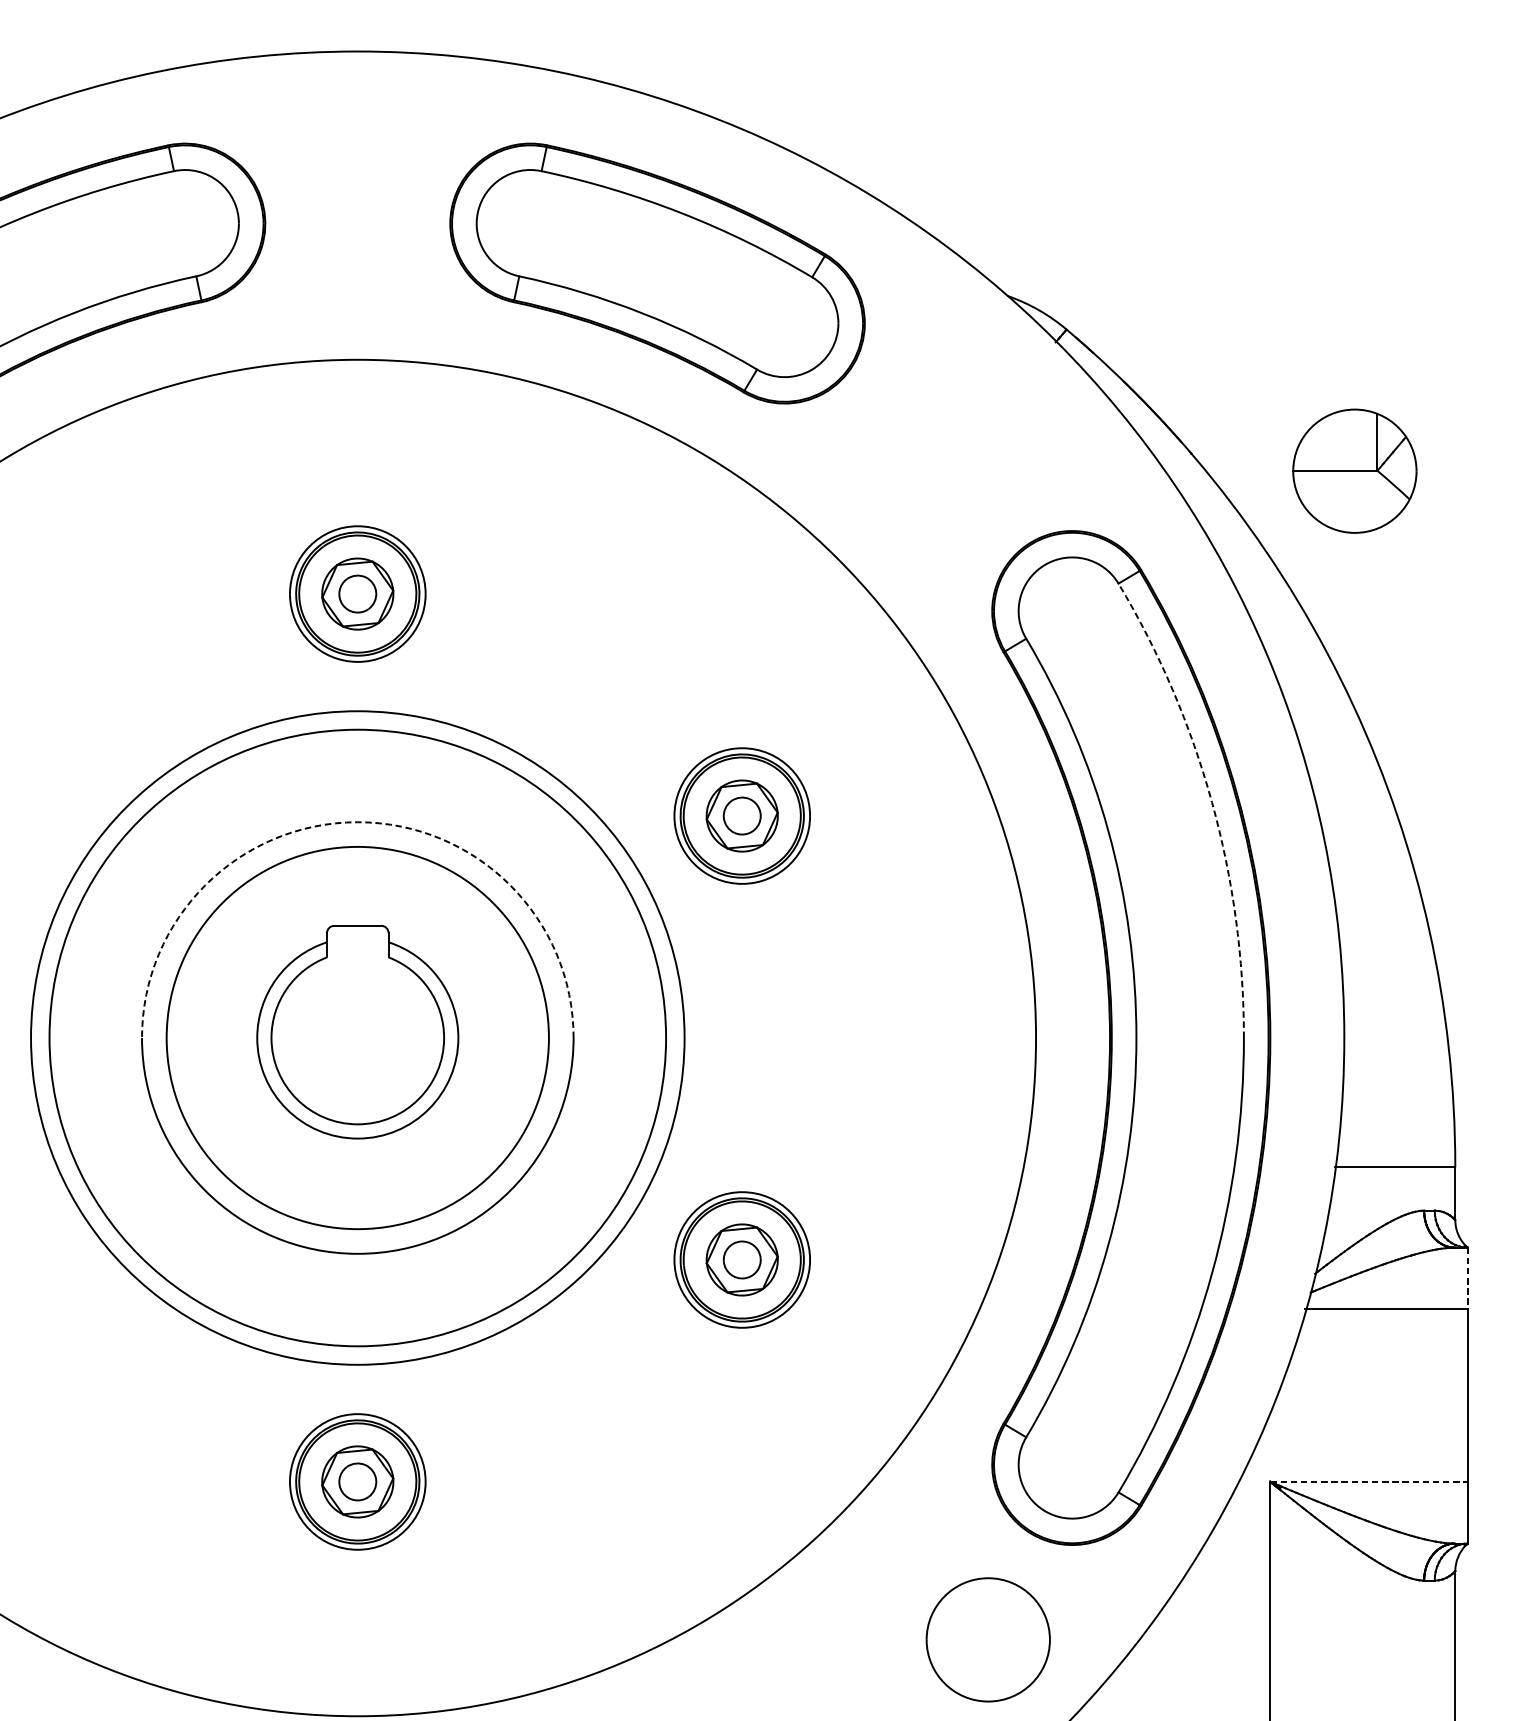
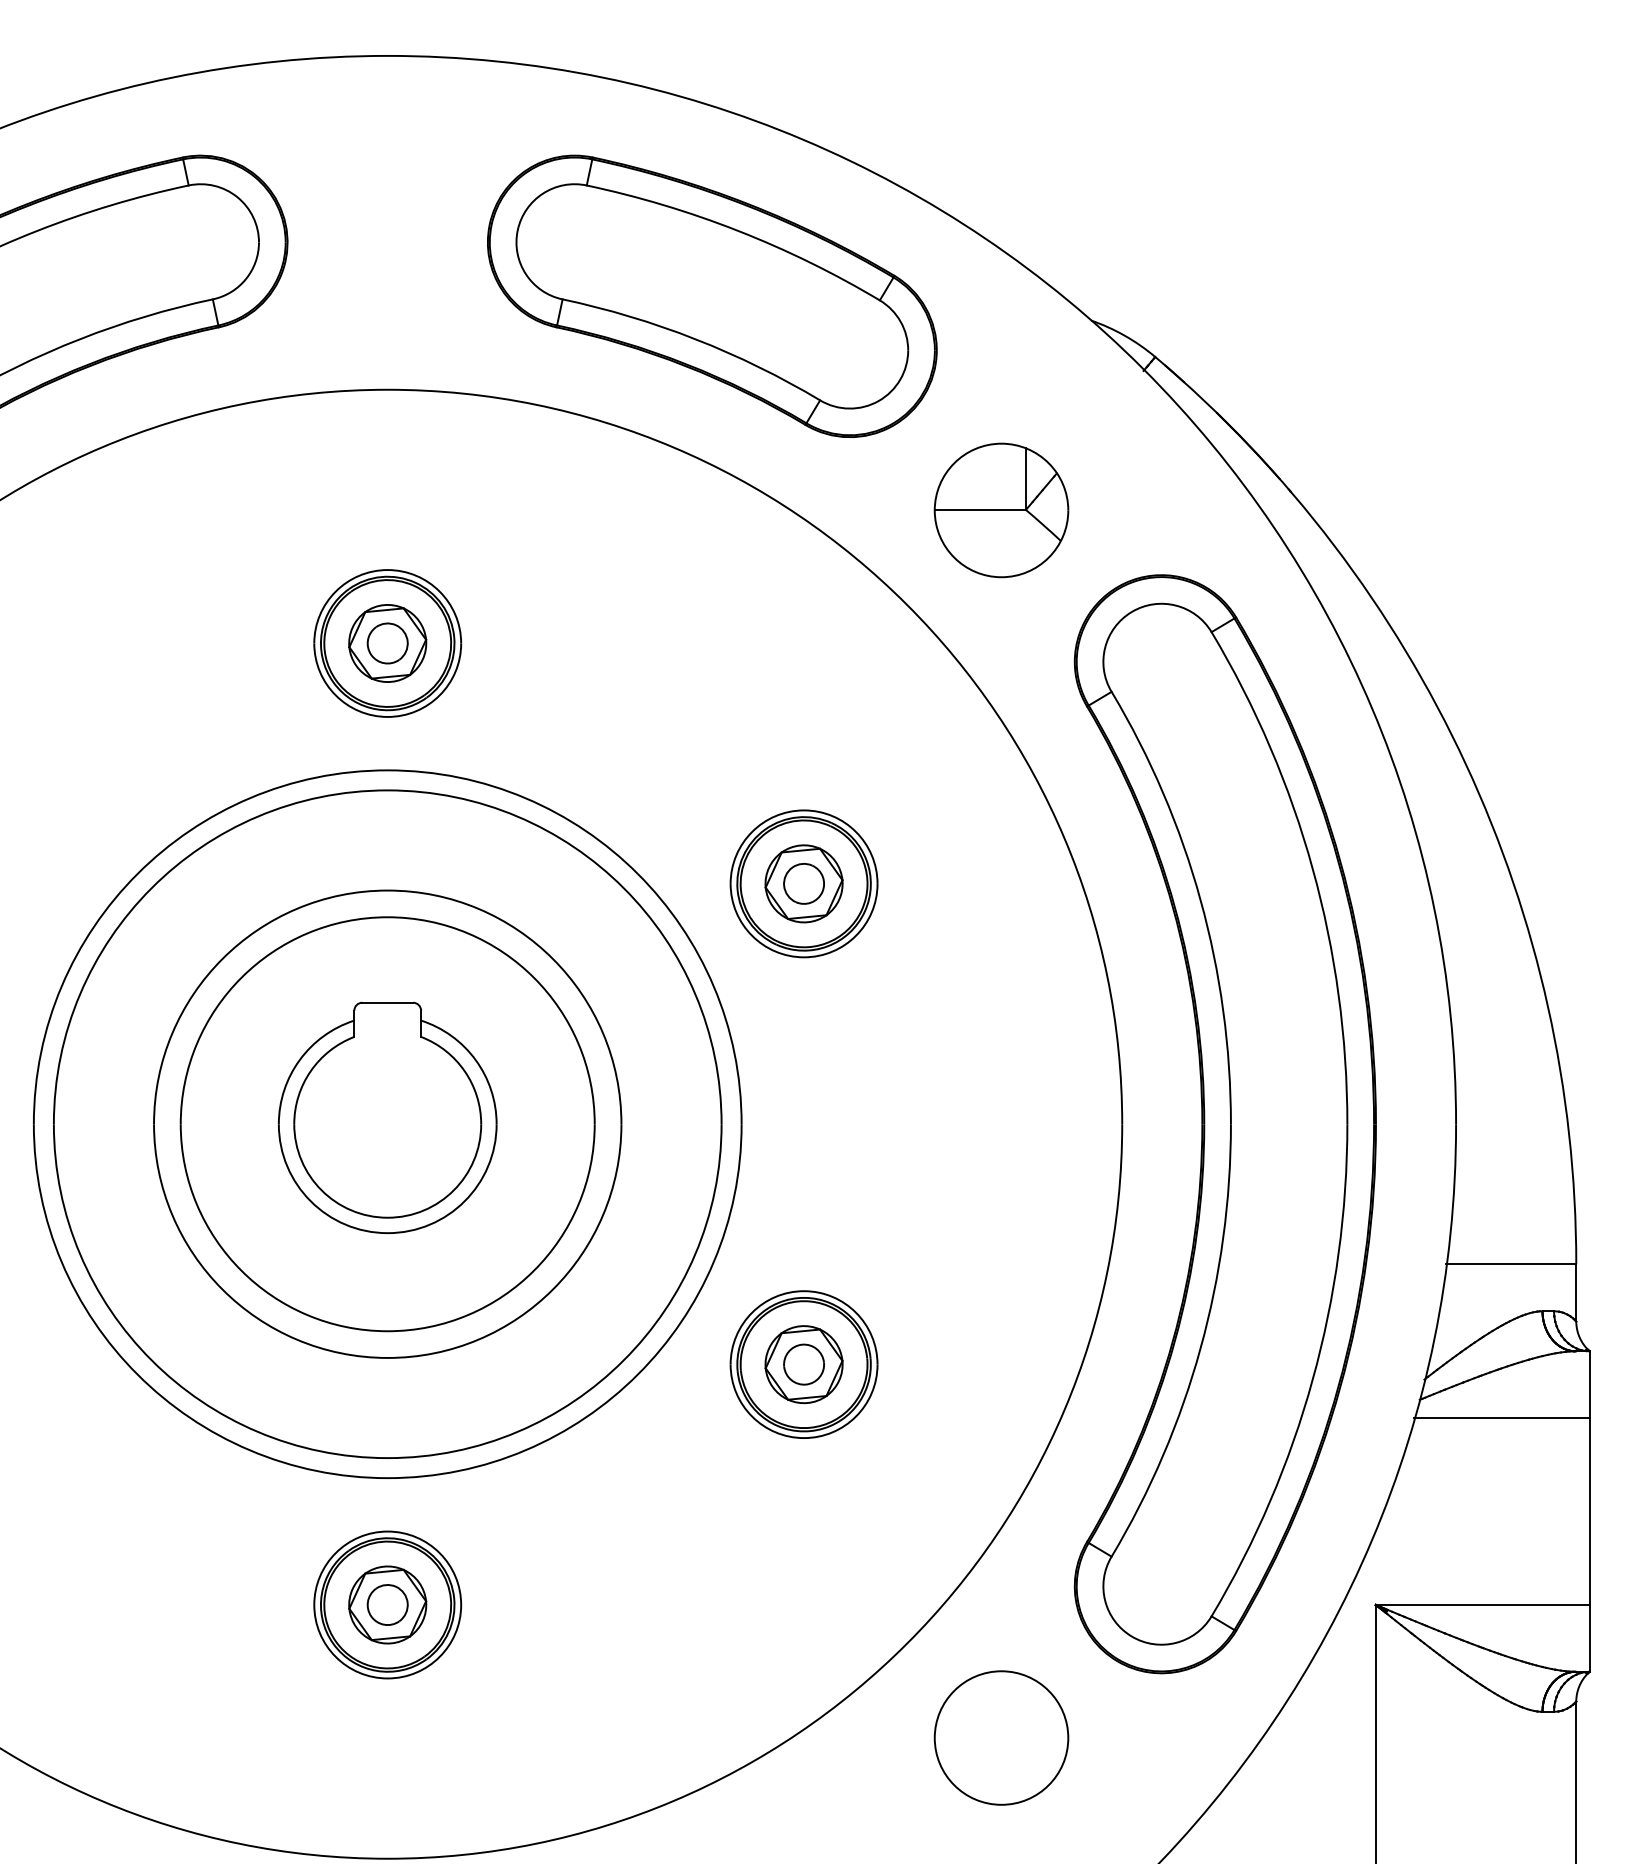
part: (1354, 471) -> (1001, 510), moved
arc: (1211, 802) -> (1312, 869), dashed -> solid
arc: (357, 822) -> (387, 890), dashed -> solid
line: (1467, 1279) -> (1589, 1385), dashed -> solid
line: (1368, 1482) -> (1482, 1605), dashed -> solid
part: (988, 1639) -> (1001, 1737), moved

